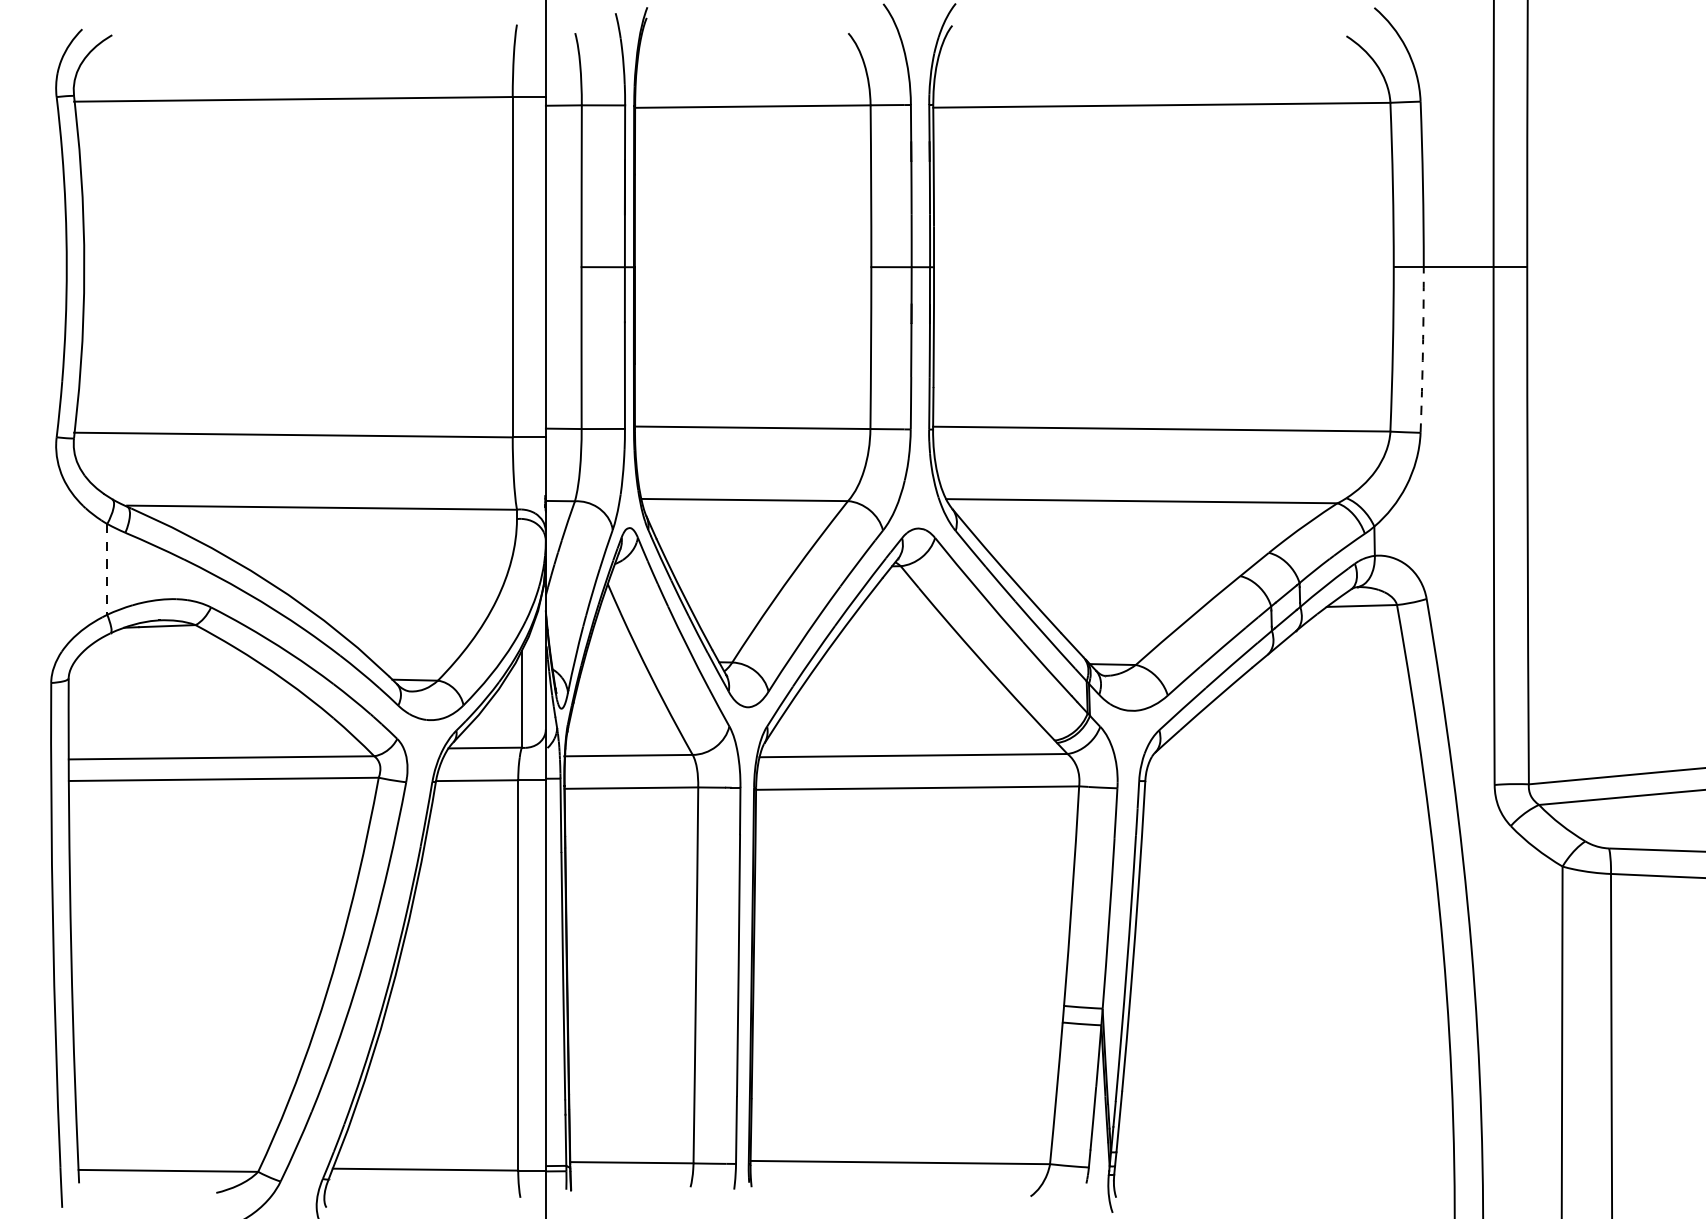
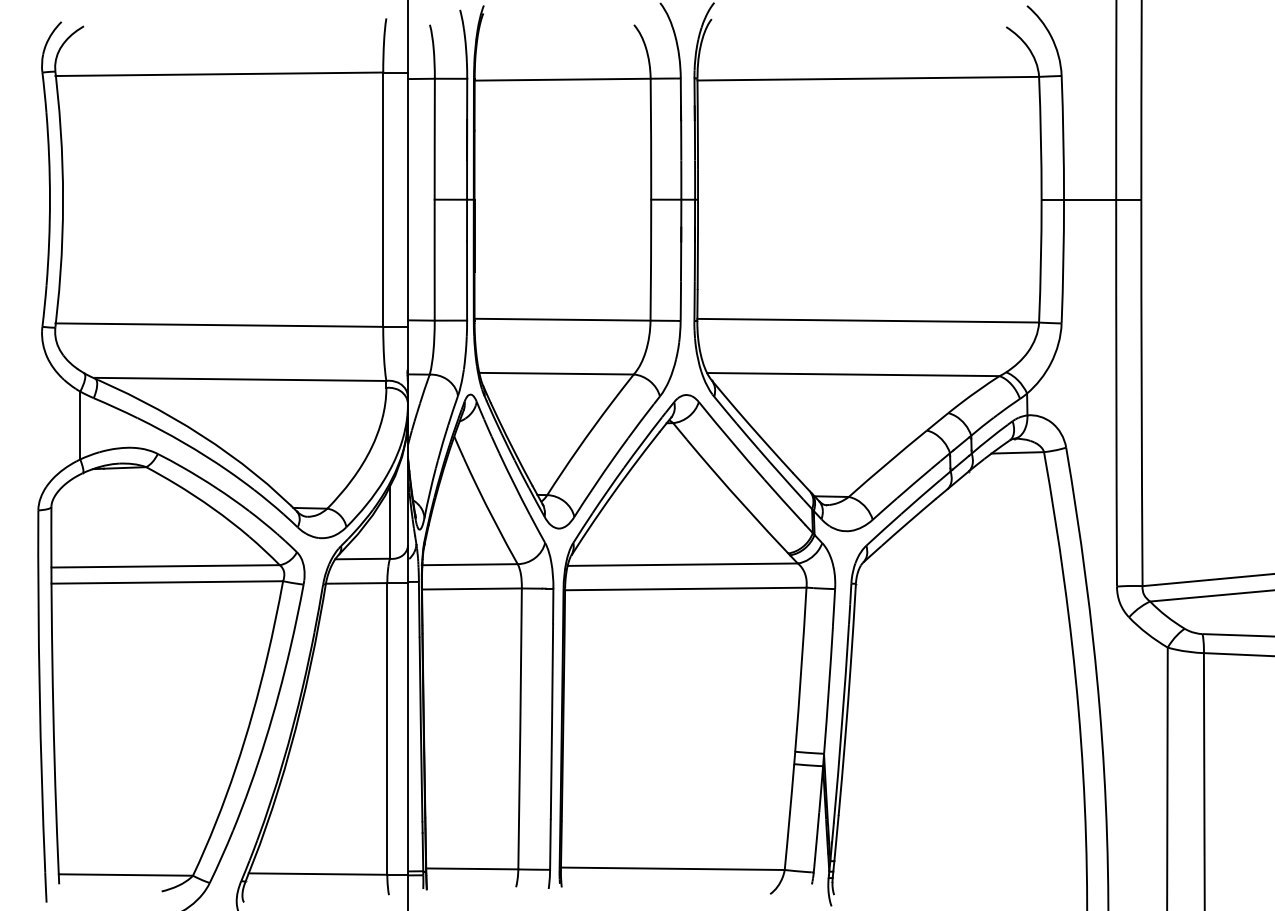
arc: (1423, 349) -> (1063, 261), dashed -> solid
line: (107, 569) -> (80, 425), dashed -> solid

